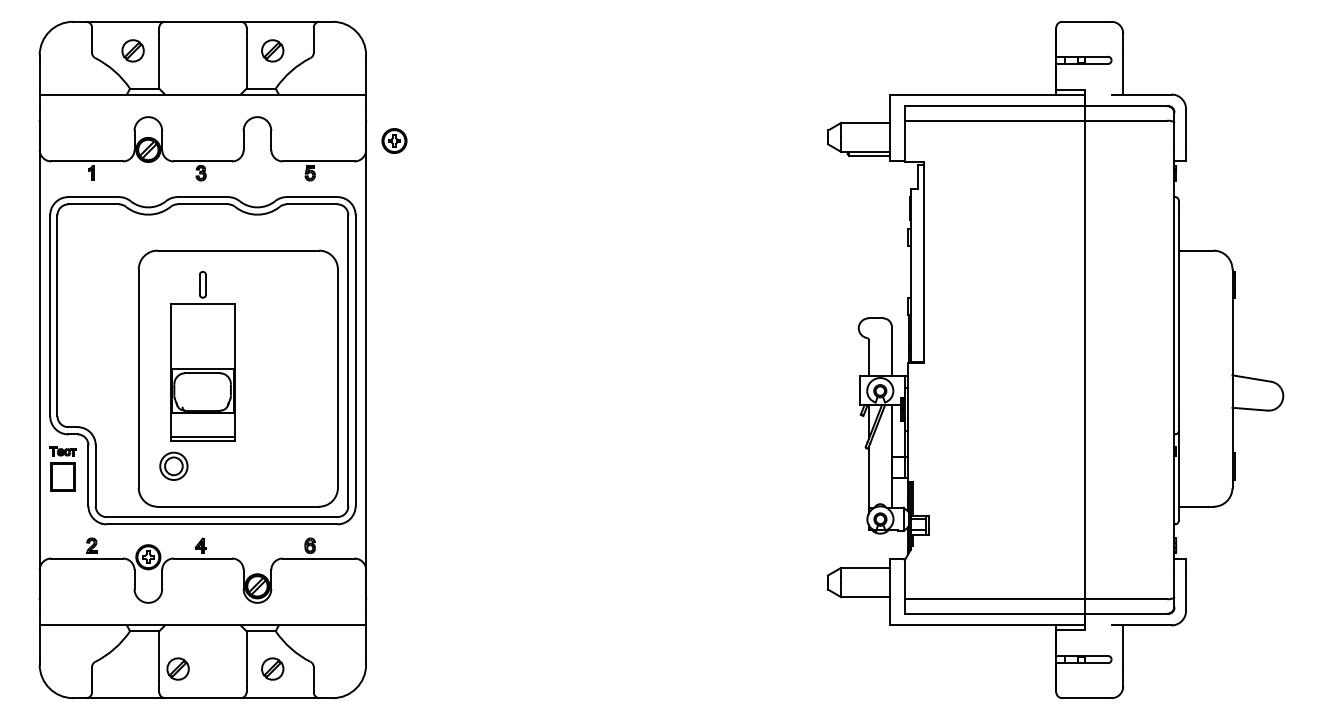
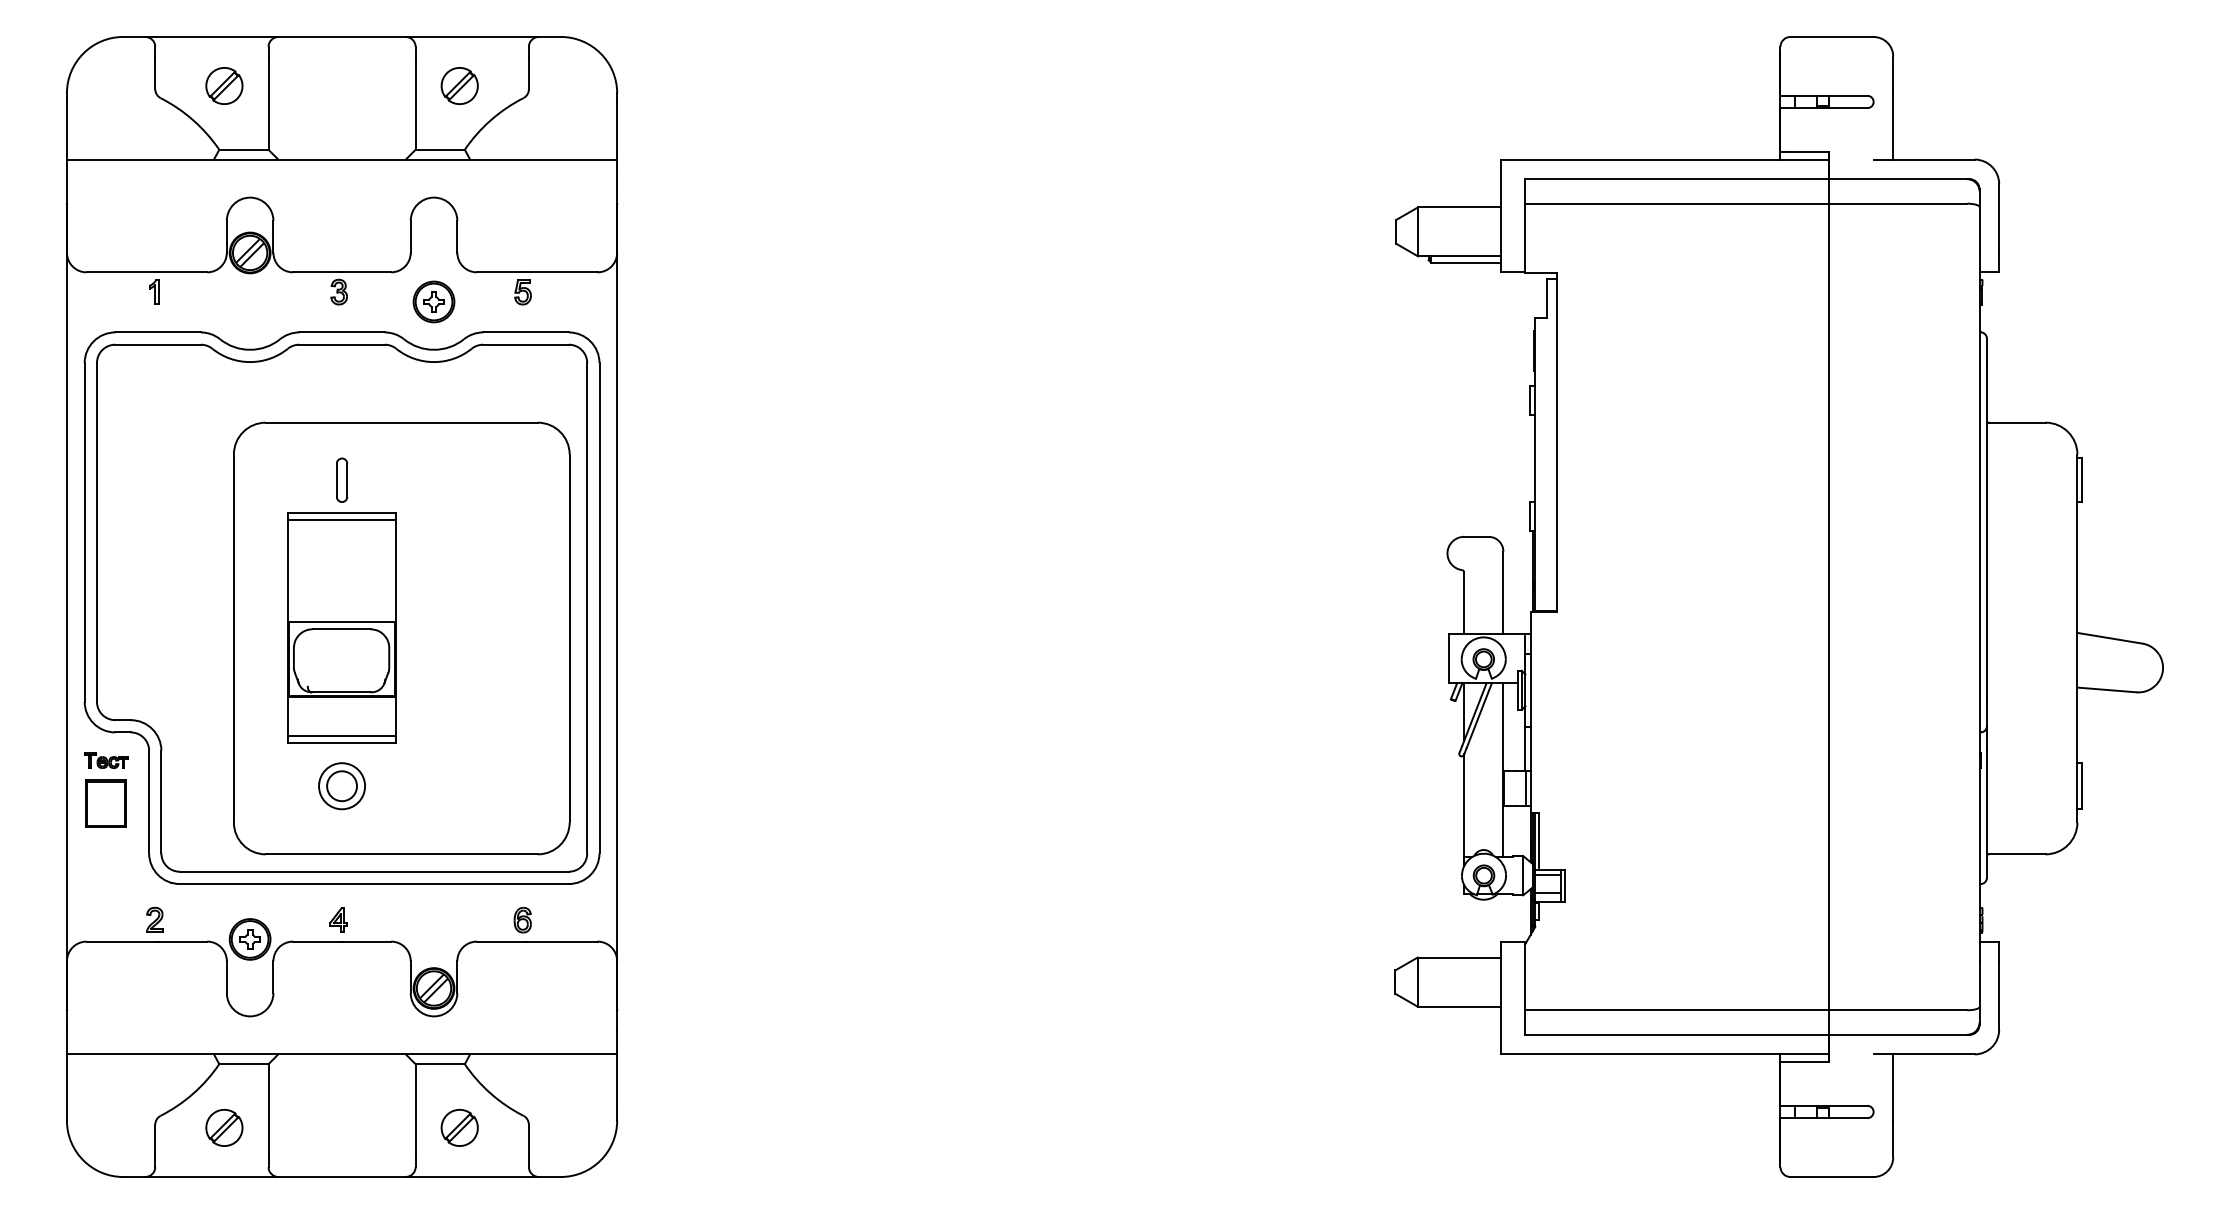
part: (394, 140) -> (434, 301), moved
line: (202, 308) -> (341, 520), added
part: (173, 465) -> (341, 784), moved
part: (177, 668) -> (223, 1126), moved

